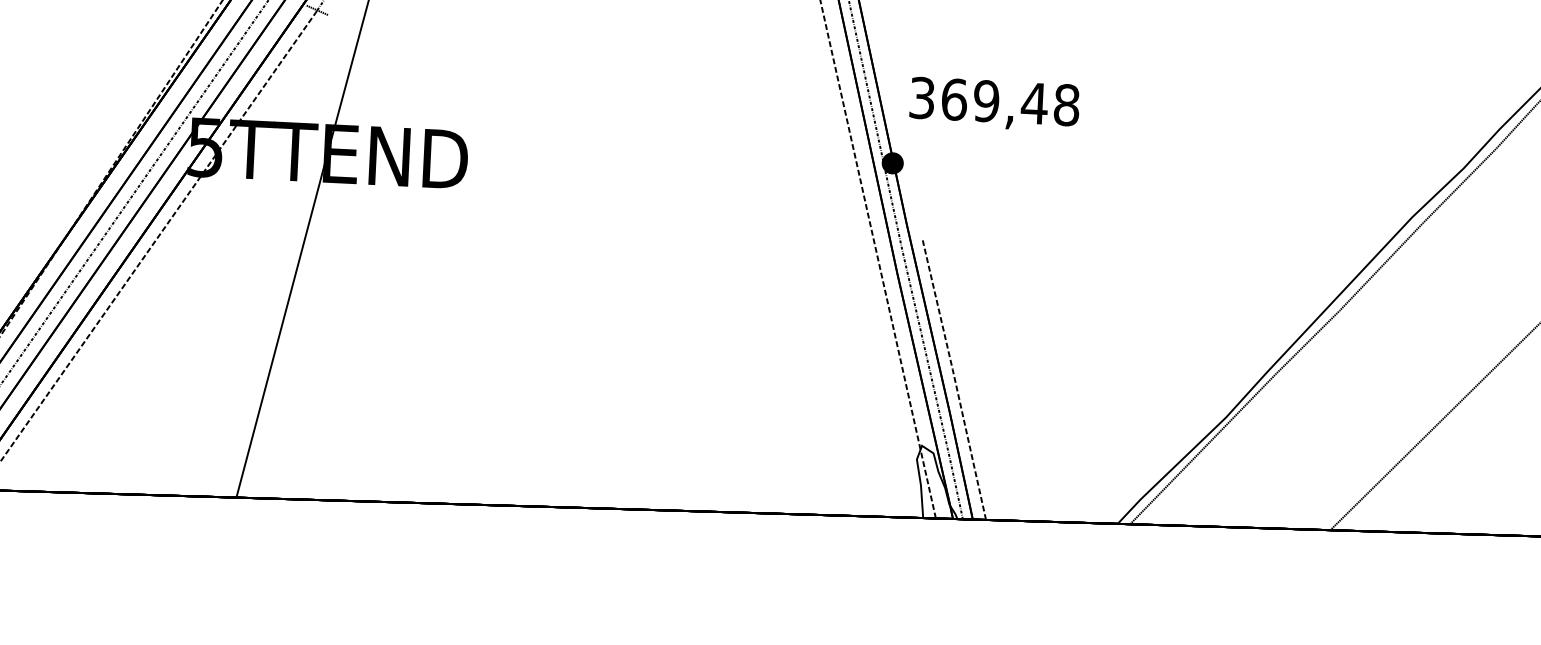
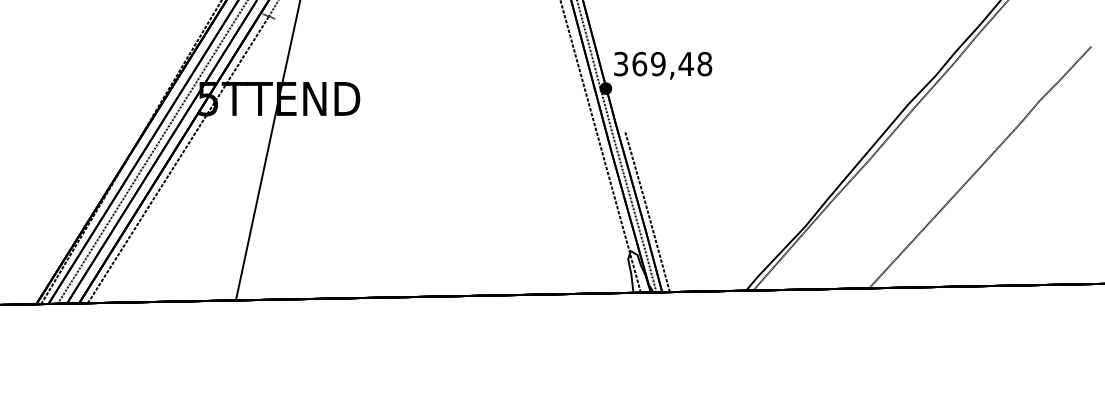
text: (995, 104) -> (663, 65), moved

